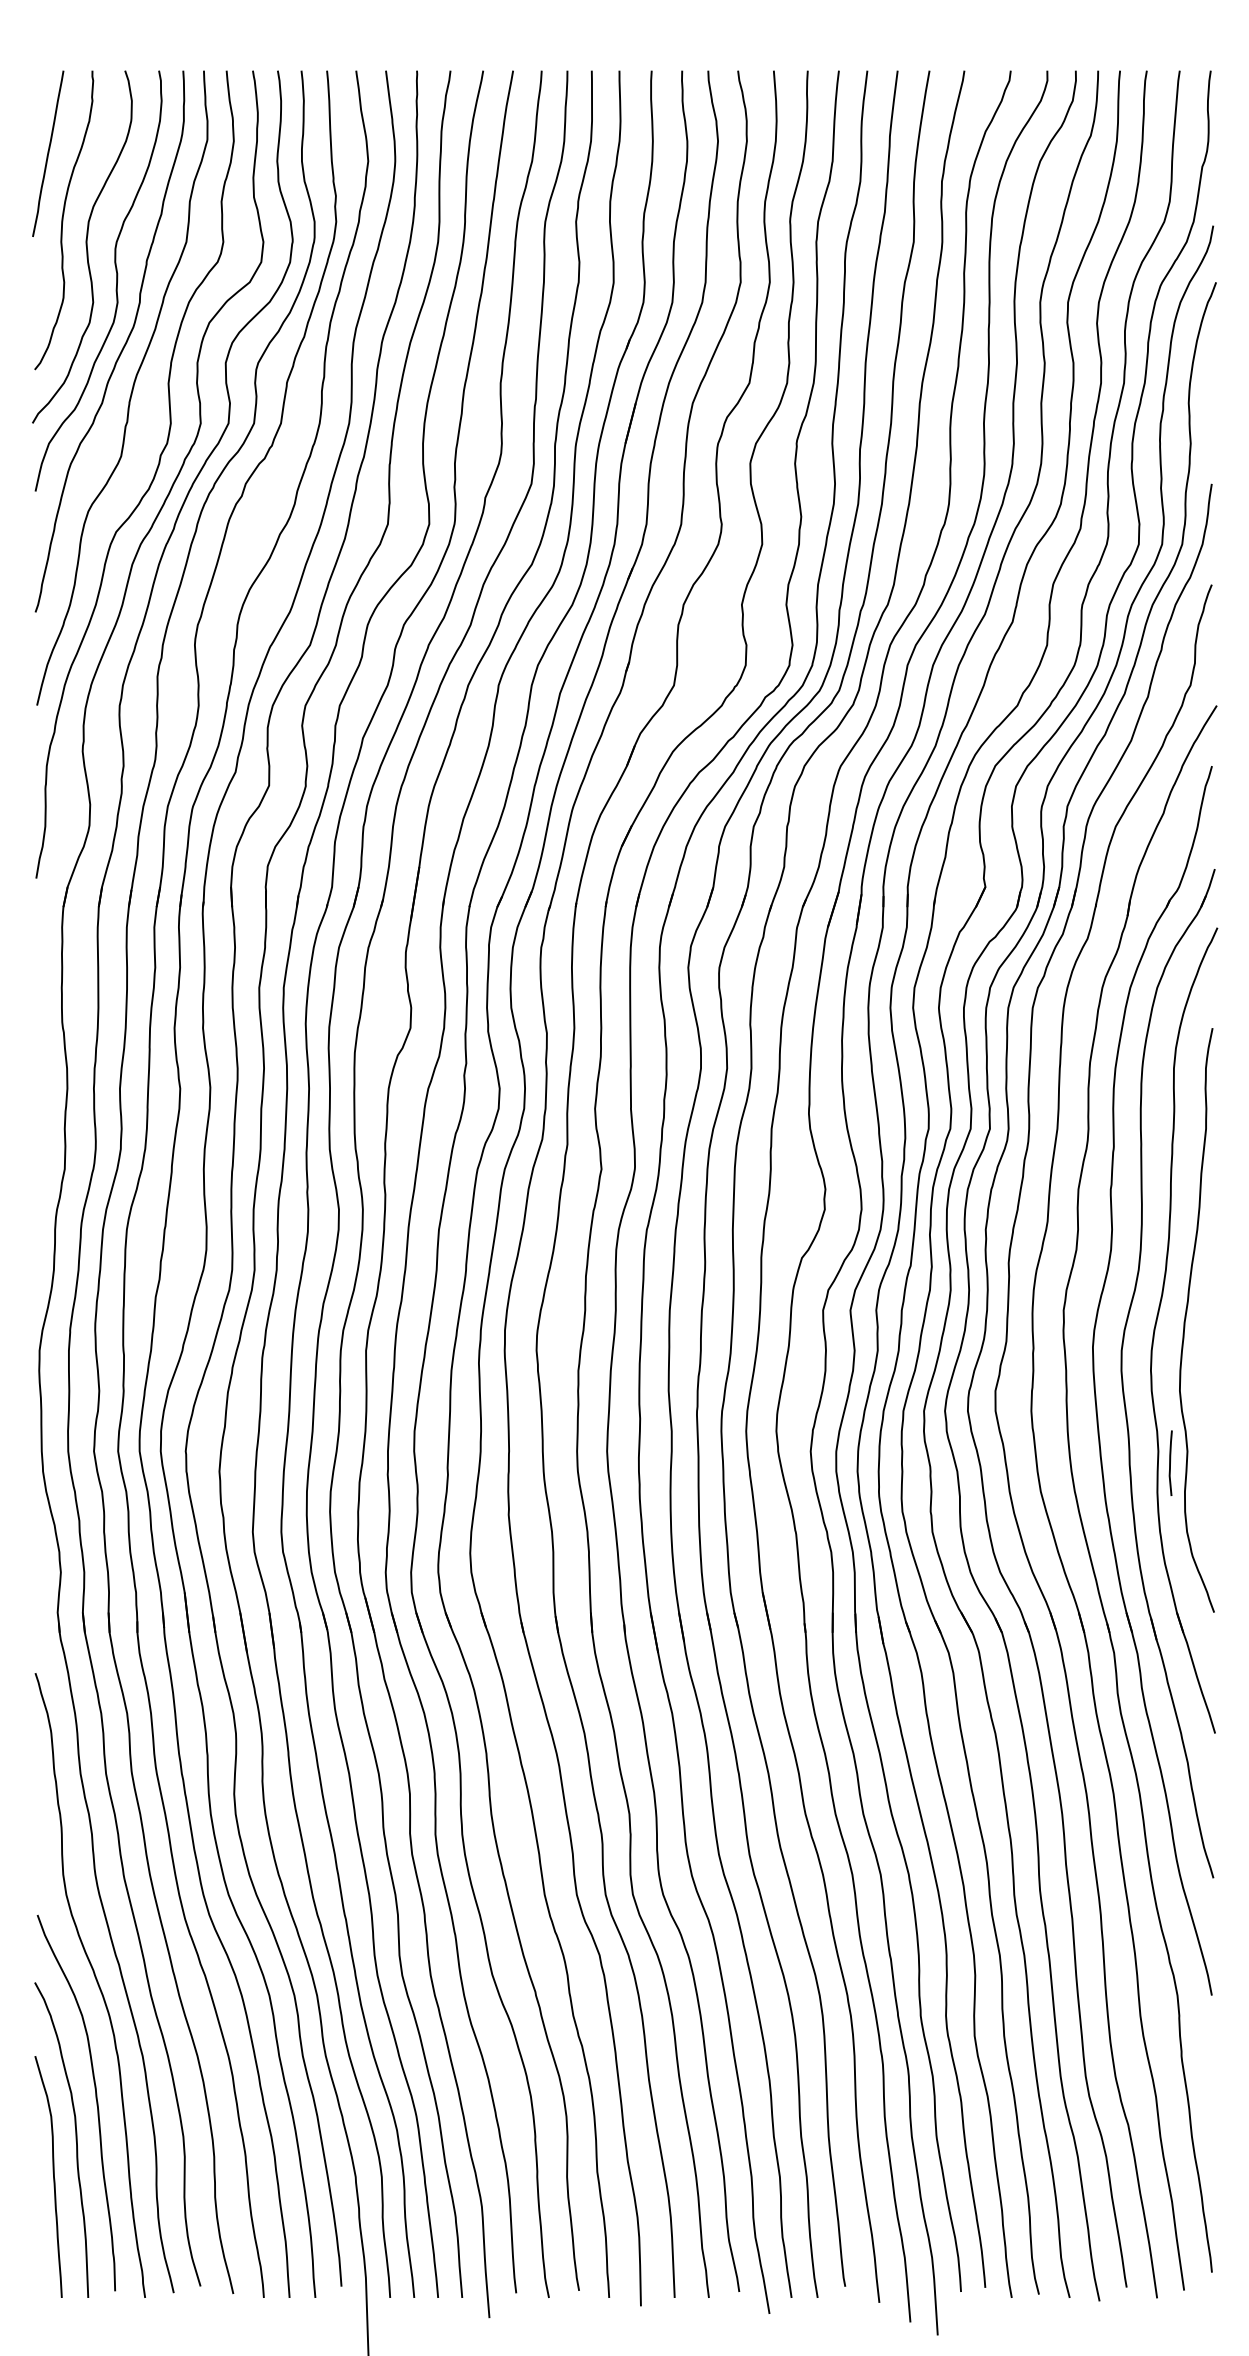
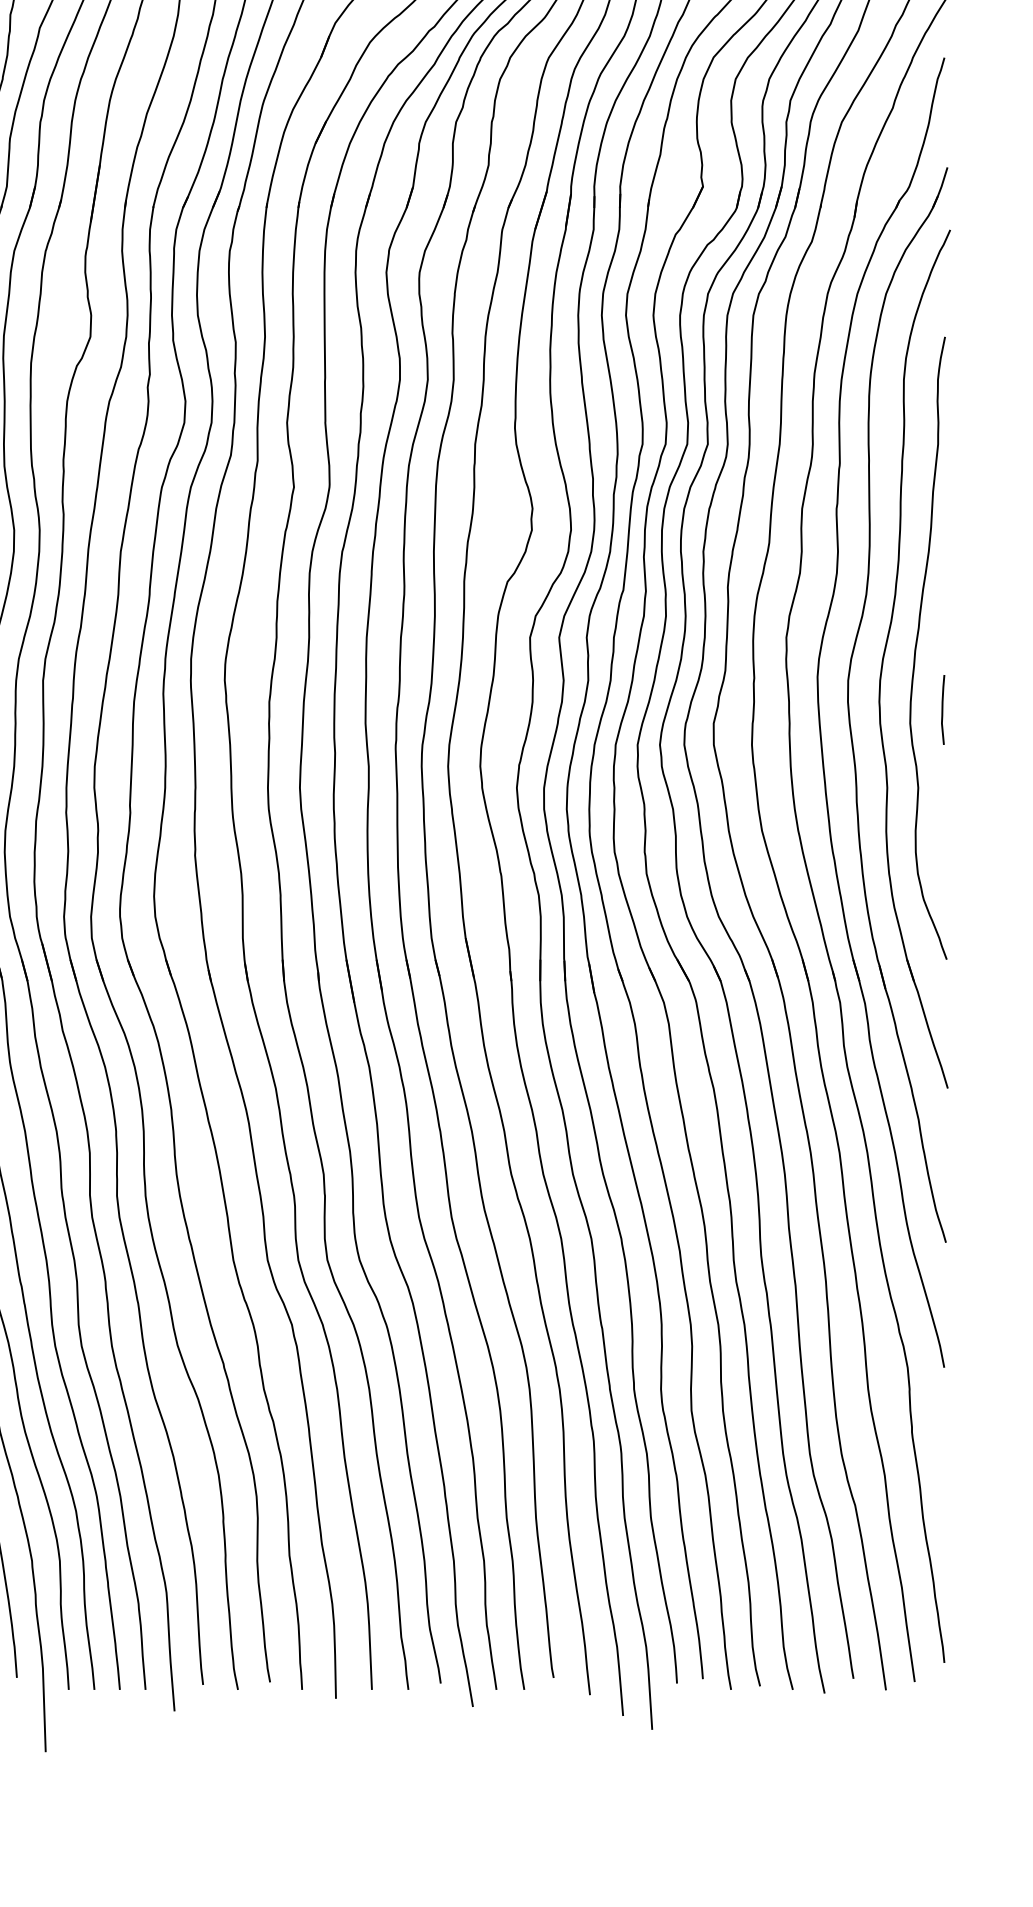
curve: (1170, 1462) -> (942, 709), moved

